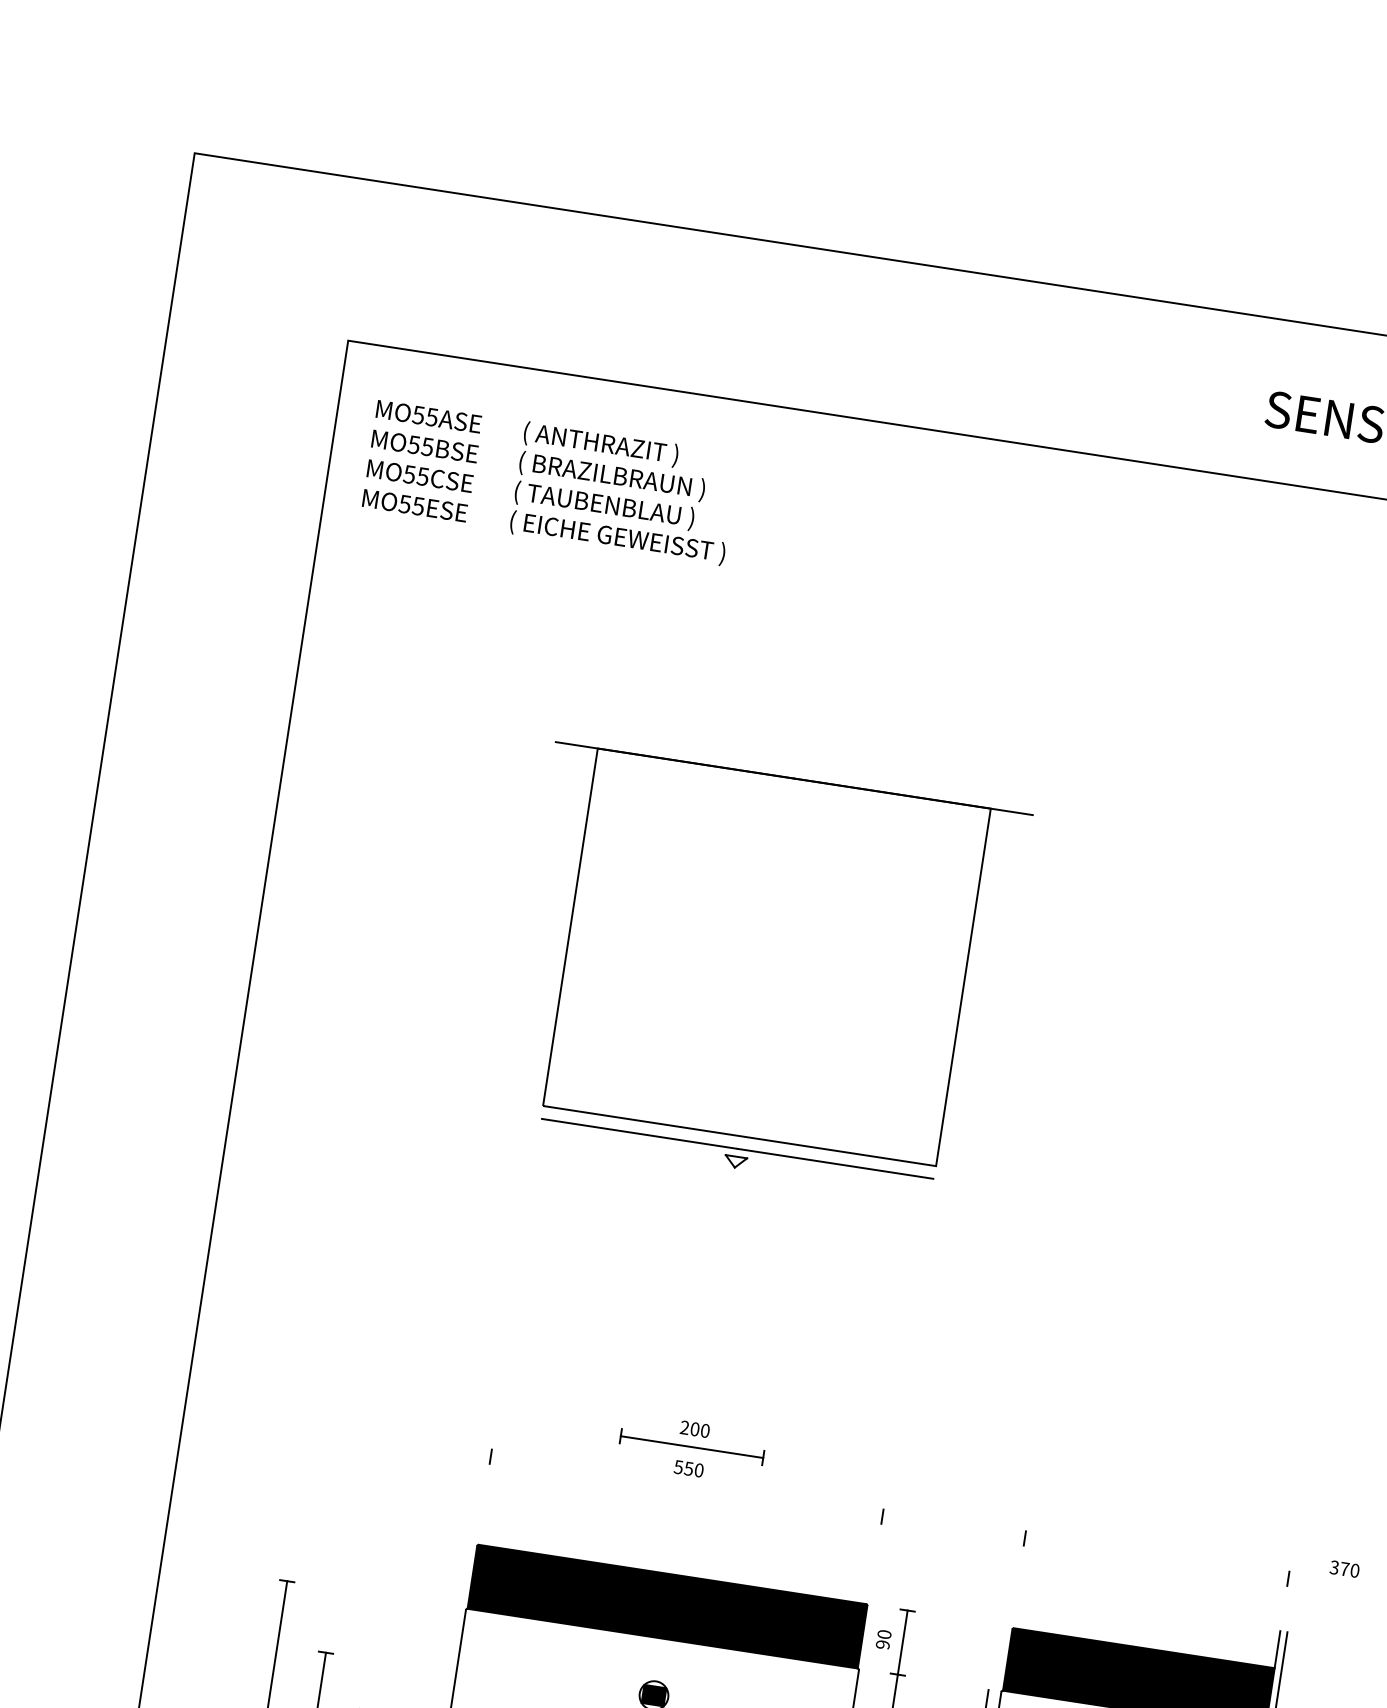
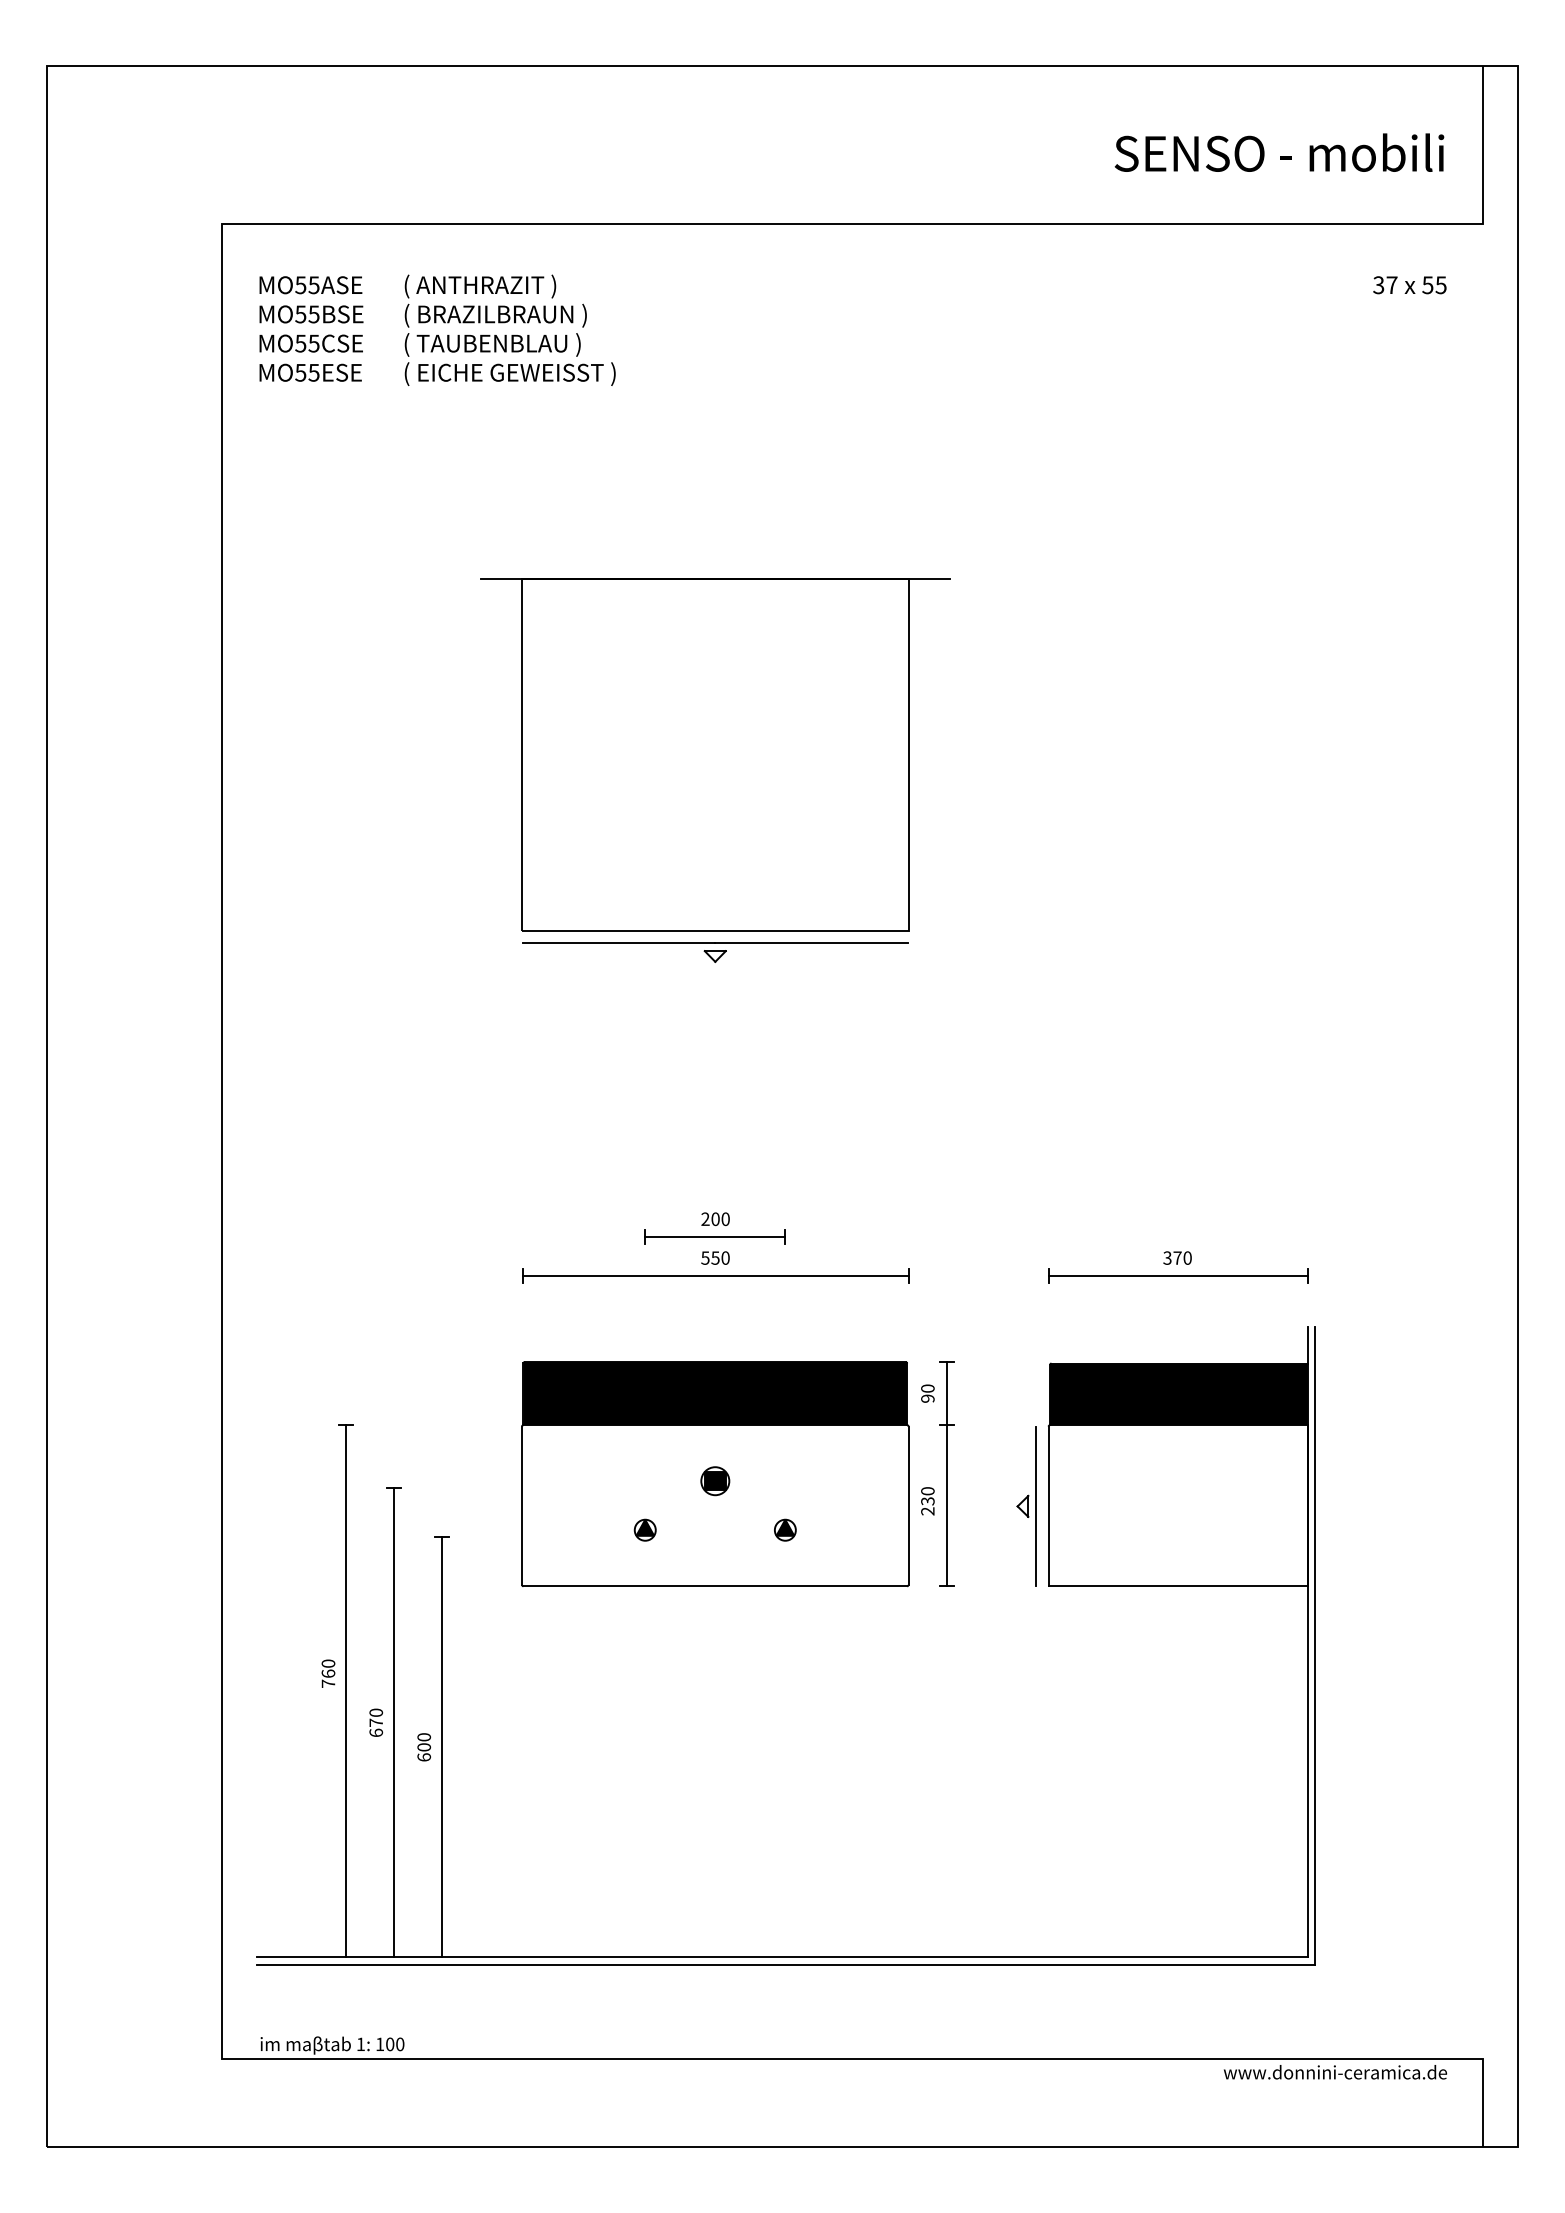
line: (686, 1486) -> (715, 1275), added
line: (1155, 1558) -> (1177, 1275), added
text: (1344, 1568) -> (1177, 1257), moved

